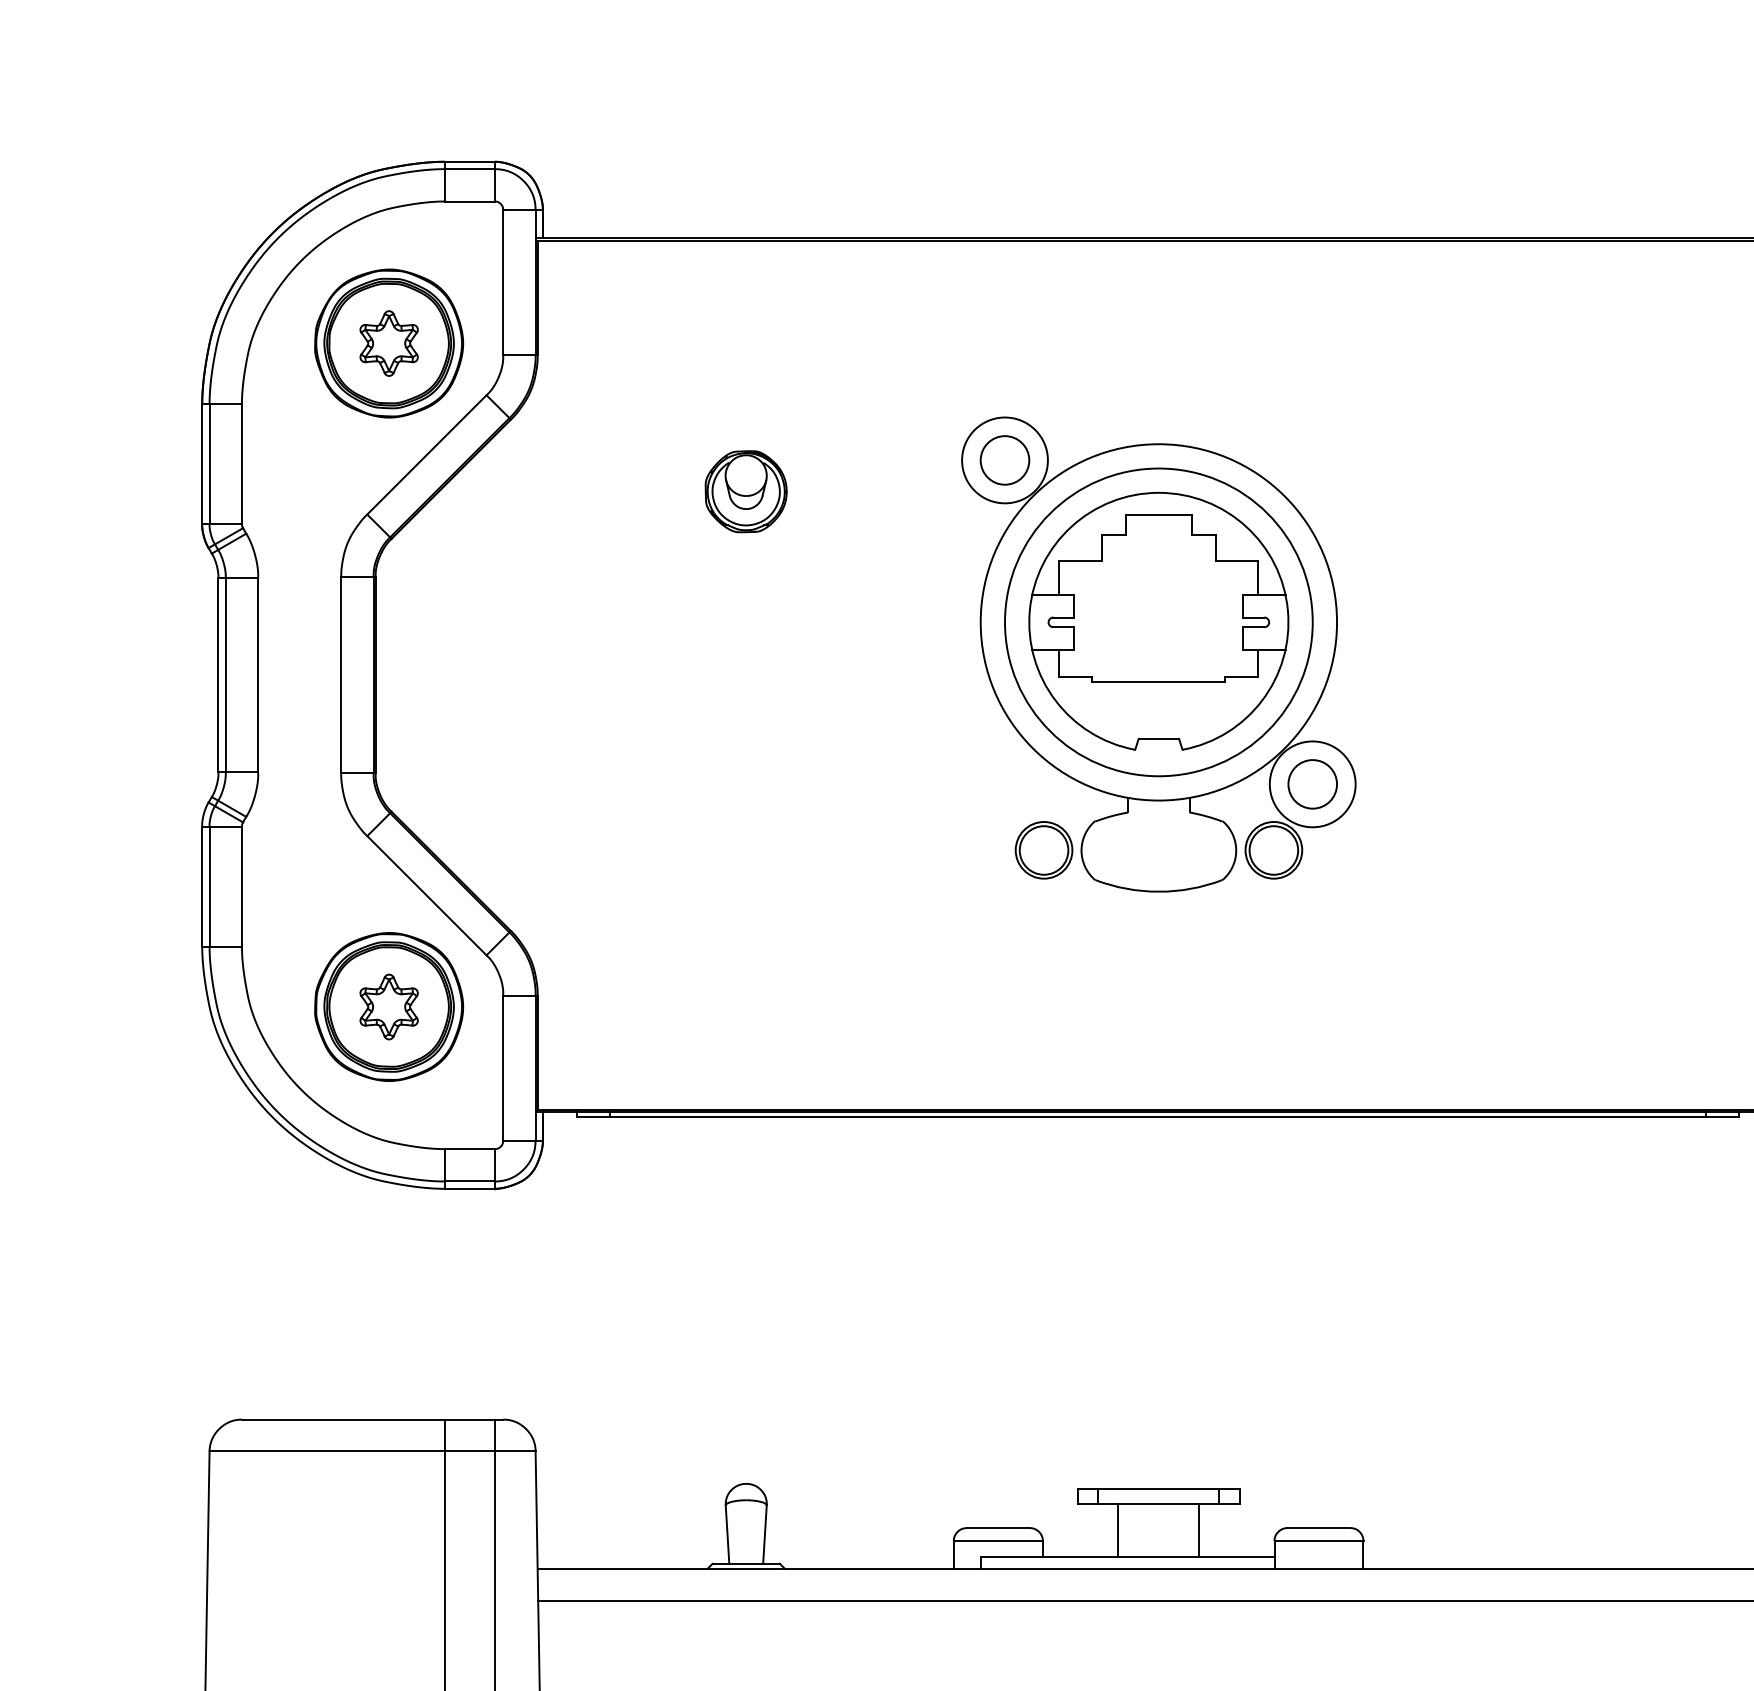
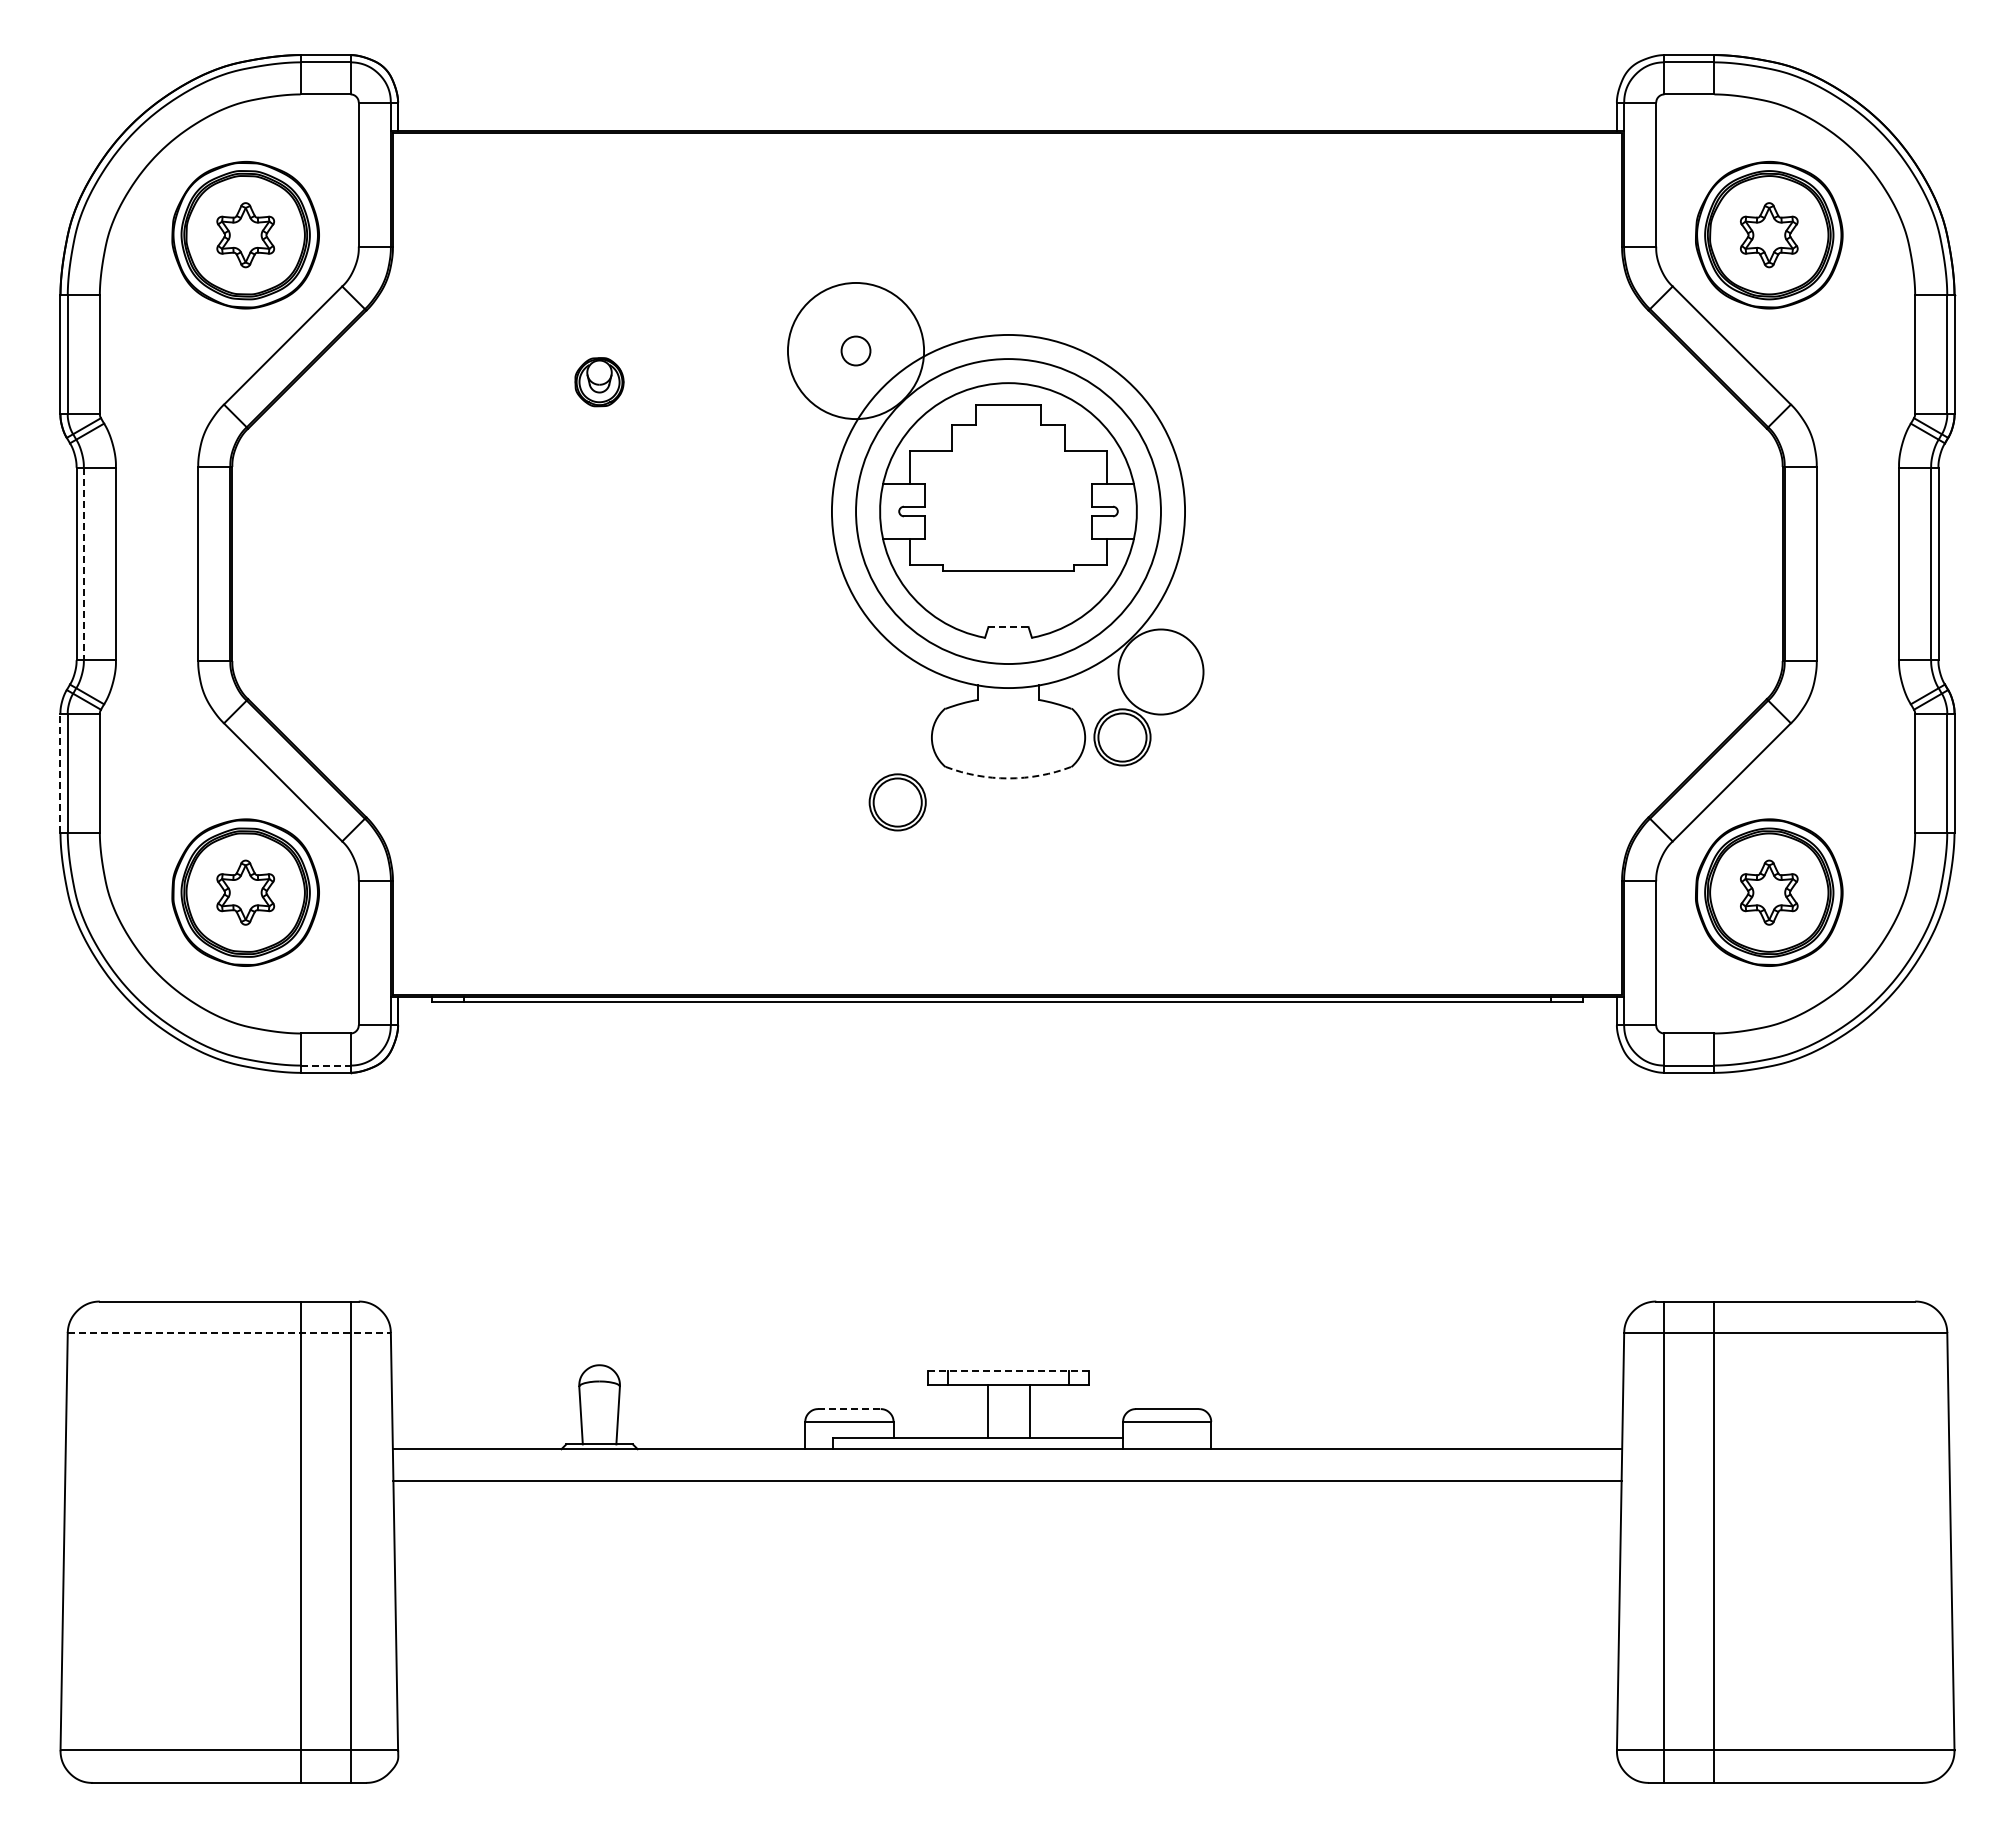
circle: (1004, 459) -> (855, 350), size x0.6
circle: (1004, 459) -> (855, 350), size x1.6
part: (746, 492) -> (599, 382), size x0.6
line: (225, 675) -> (83, 564), solid -> dashed
line: (1159, 739) -> (1009, 627), solid -> dashed
circle: (1312, 783) -> (1160, 671), removed
part: (1043, 850) -> (897, 802), moved
line: (202, 885) -> (60, 772), solid -> dashed
arc: (1158, 891) -> (1008, 778), solid -> dashed
line: (469, 1181) -> (325, 1065), solid -> dashed
line: (372, 1451) -> (229, 1333), solid -> dashed
line: (1157, 1489) -> (1007, 1370), solid -> dashed
line: (998, 1528) -> (849, 1409), solid -> dashed
line: (1118, 1530) -> (1030, 1411), moved
line: (1199, 1530) -> (988, 1411), moved

